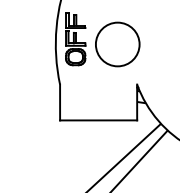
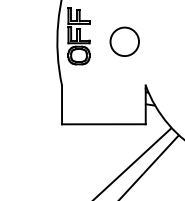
circle: (117, 44) -> (124, 41), size x0.6

